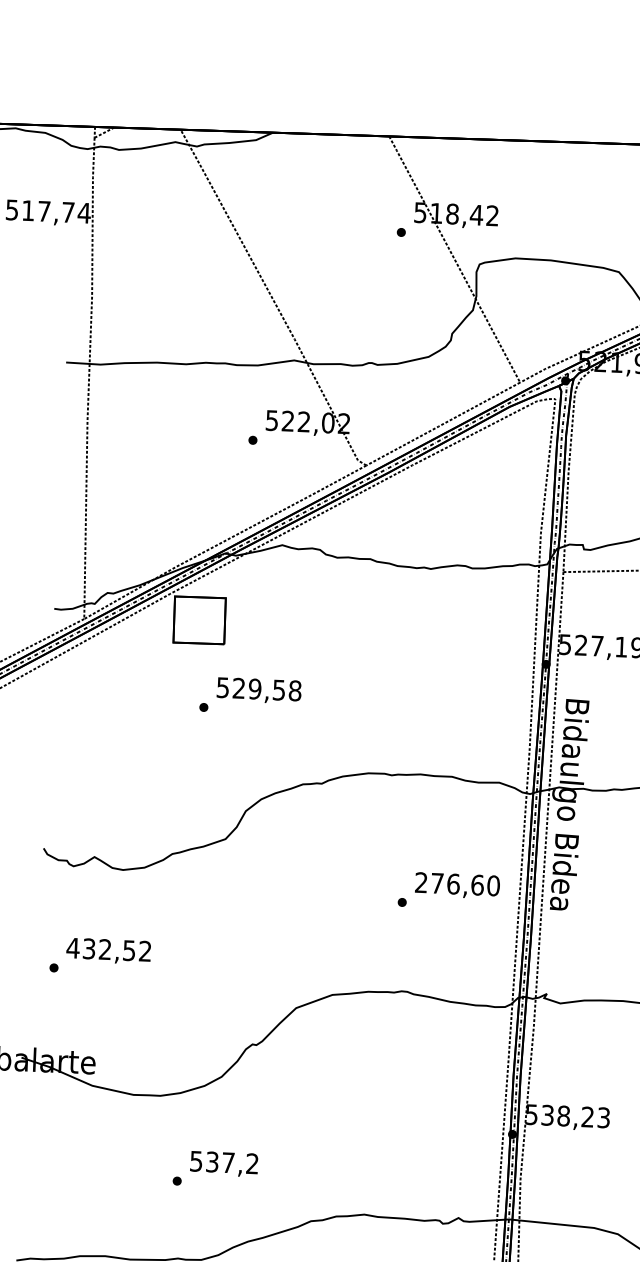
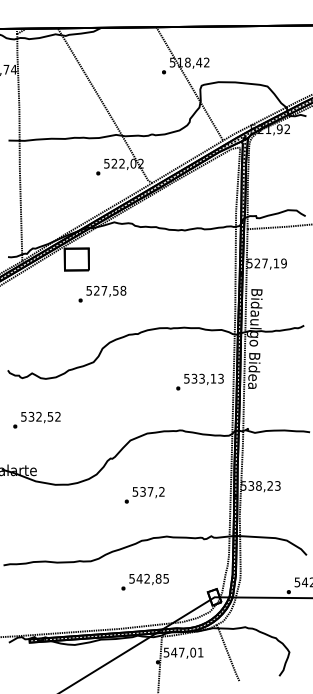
text: (255, 688) -> (104, 290), 529,58 -> 527,58
text: (456, 883) -> (203, 378), 276,60 -> 533,13
text: (72, 947) -> (23, 416), 432,52 -> 532,52
text: (215, 1169) -> (144, 495), moved

